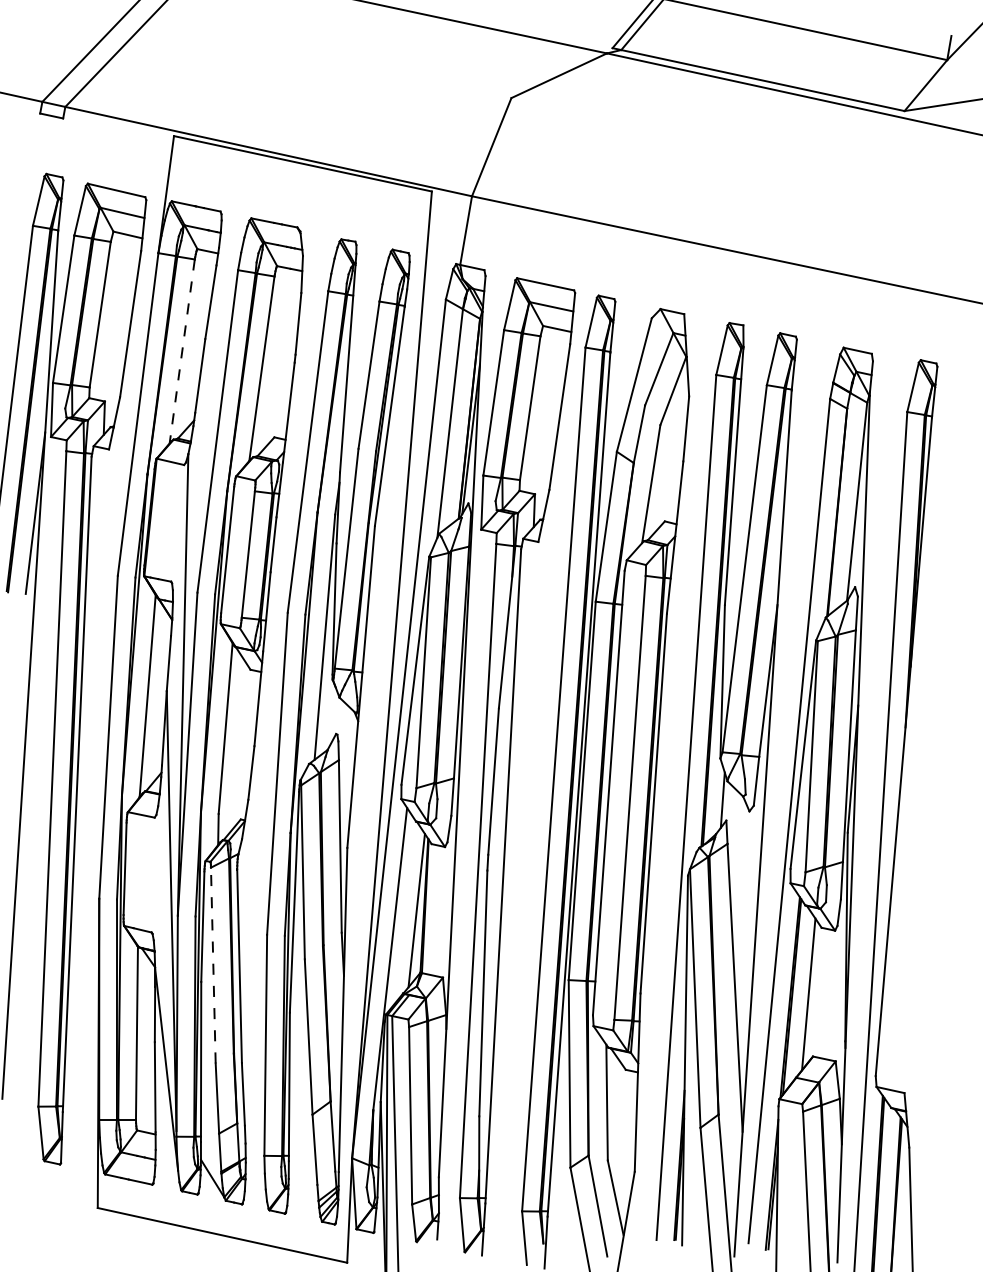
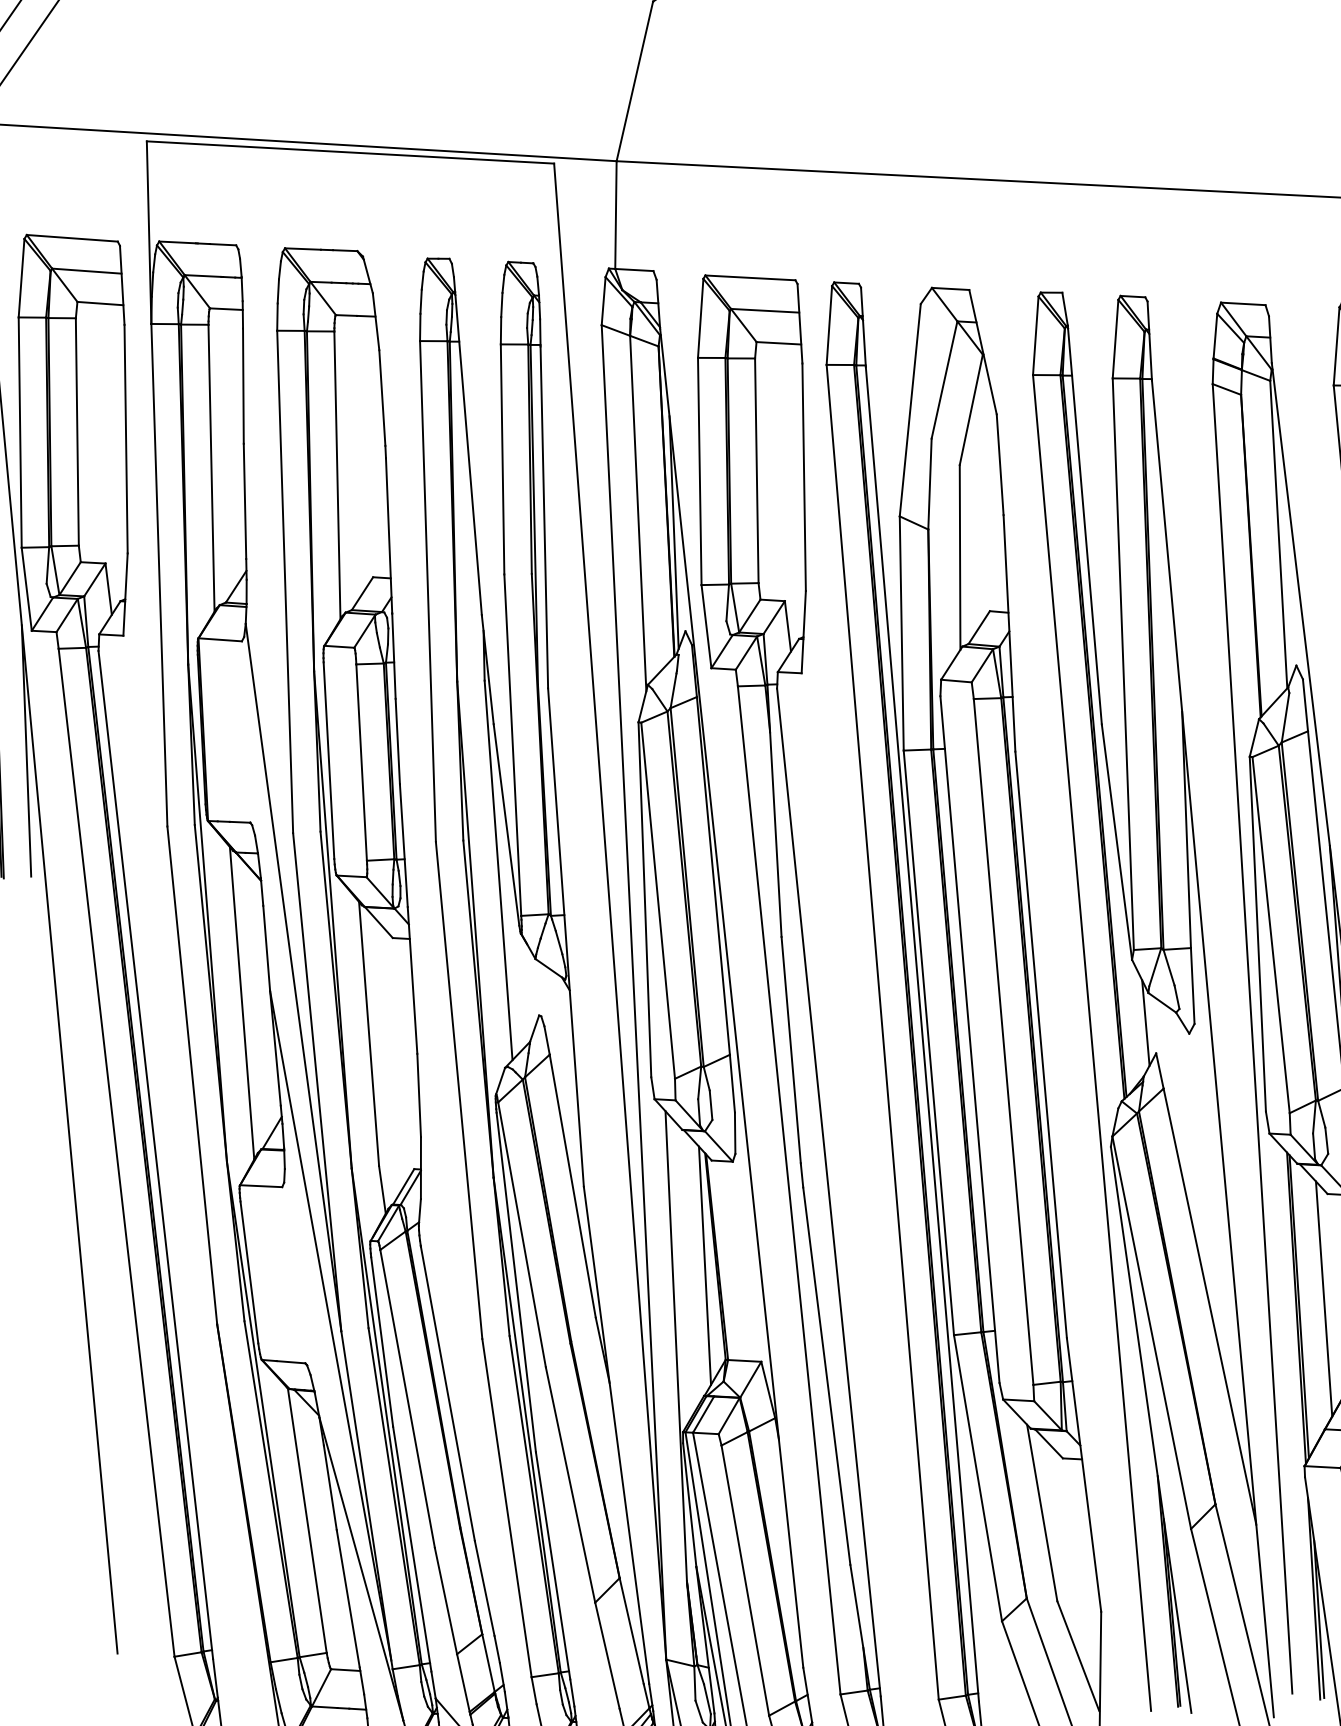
line: (182, 351) -> (211, 468), dashed -> solid
line: (213, 965) -> (407, 1398), dashed -> solid

